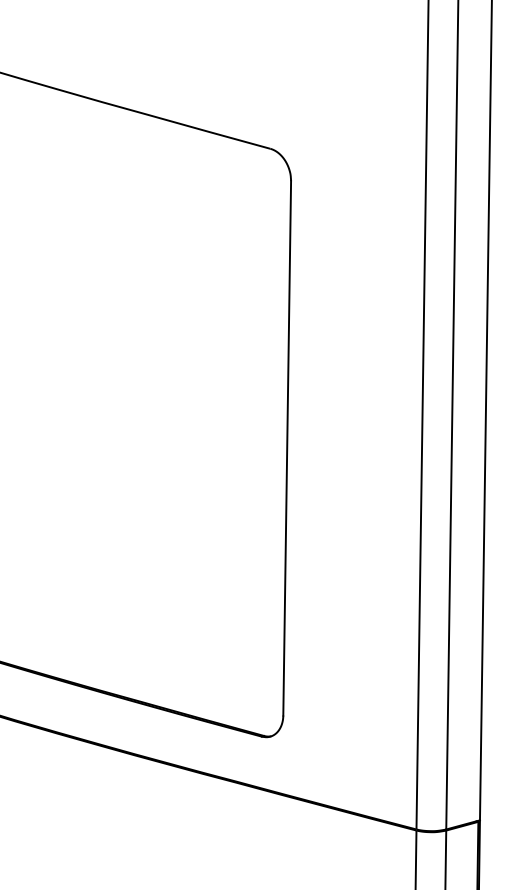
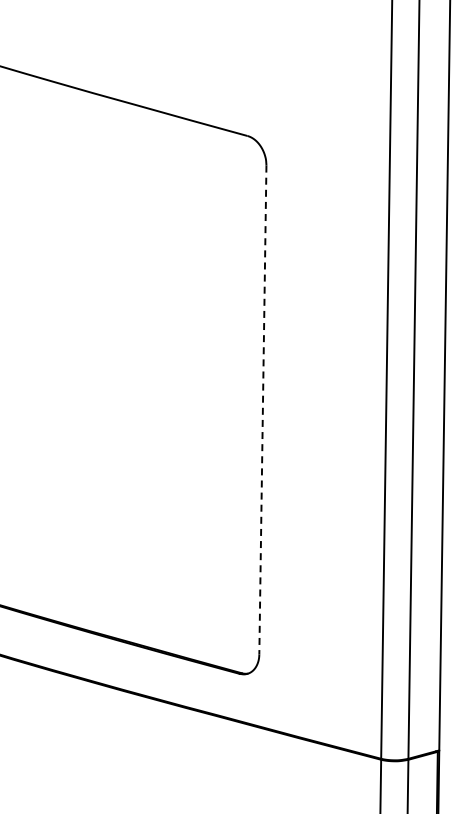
line: (286, 448) -> (262, 410), solid -> dashed

